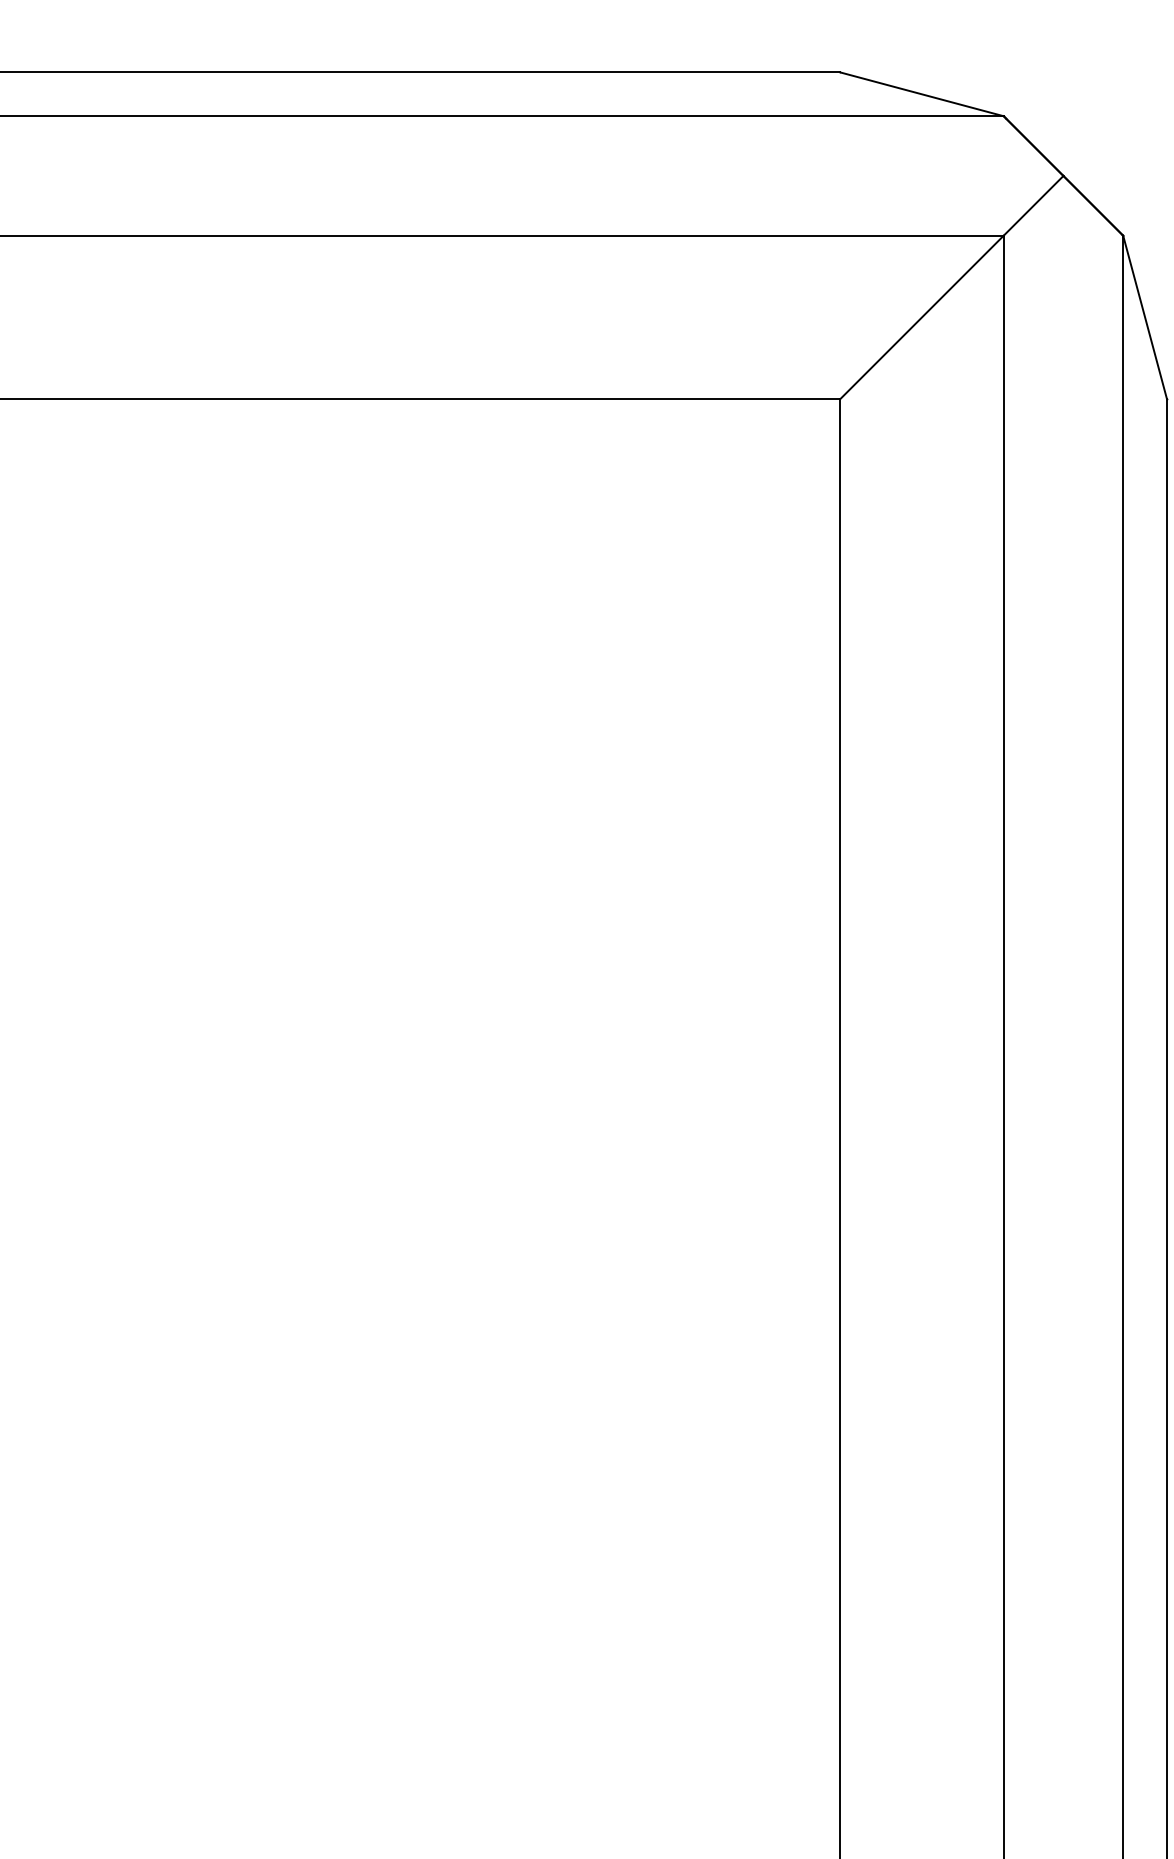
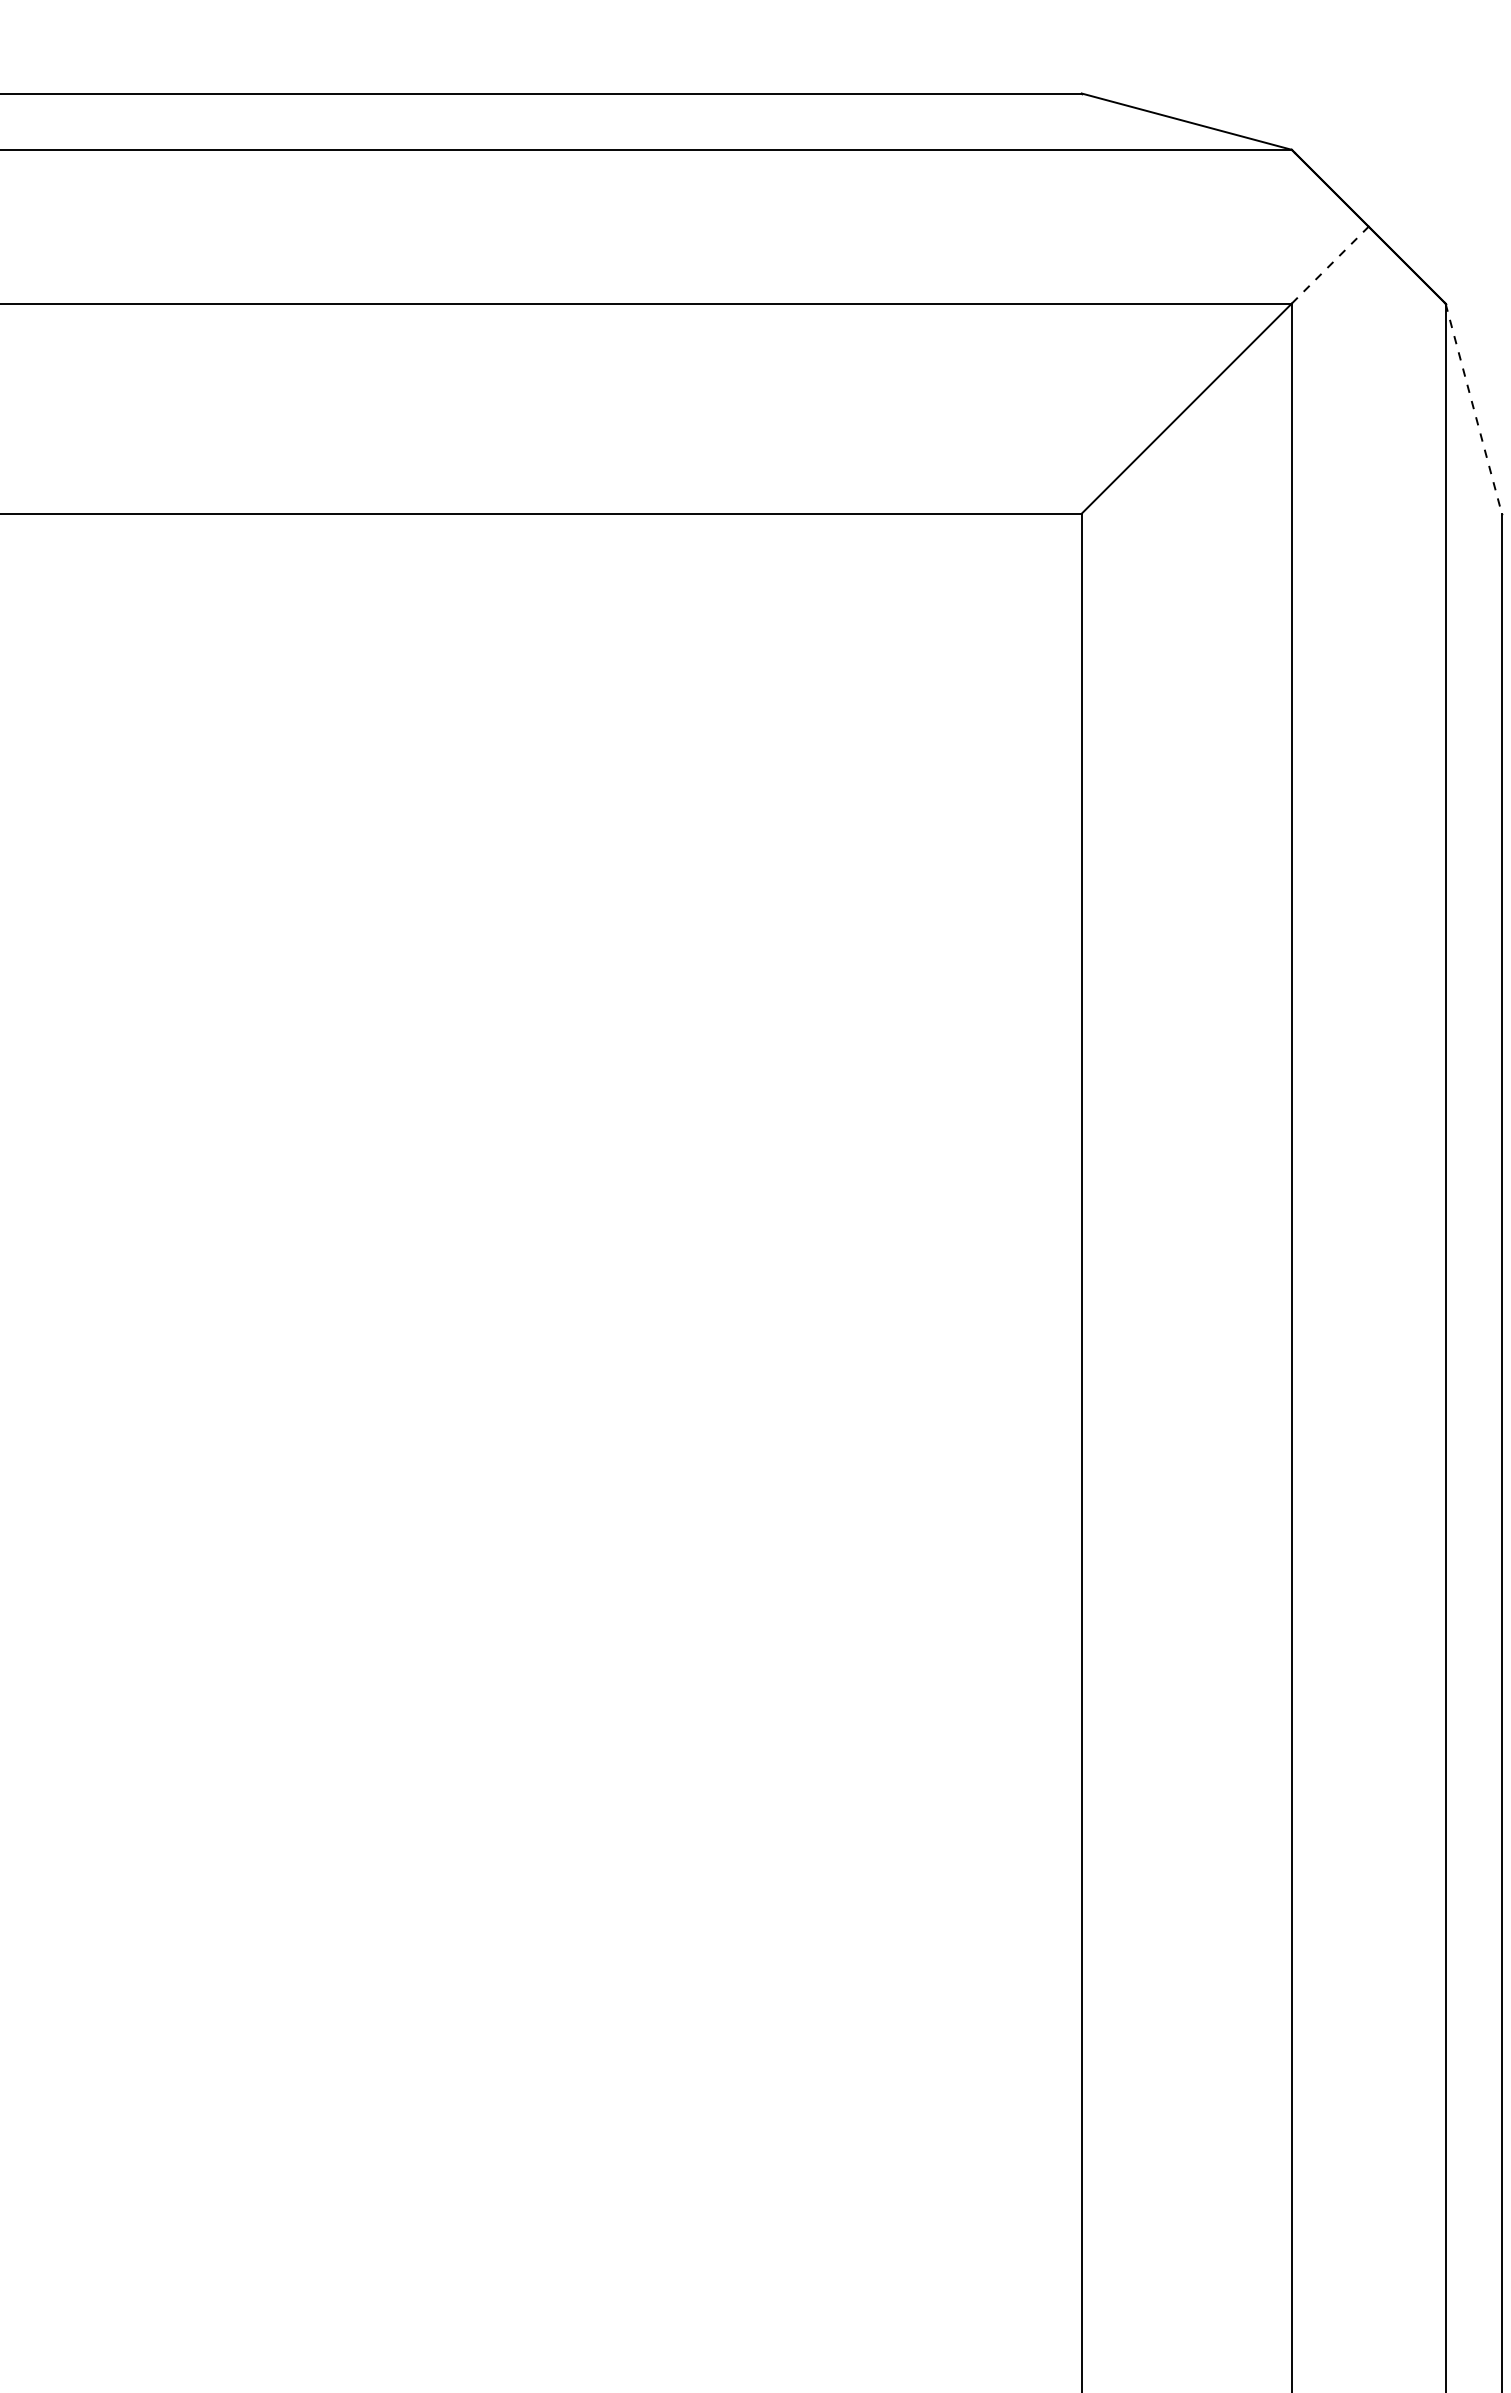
line: (1033, 205) -> (1330, 264), solid -> dashed
line: (1144, 317) -> (1473, 408), solid -> dashed

